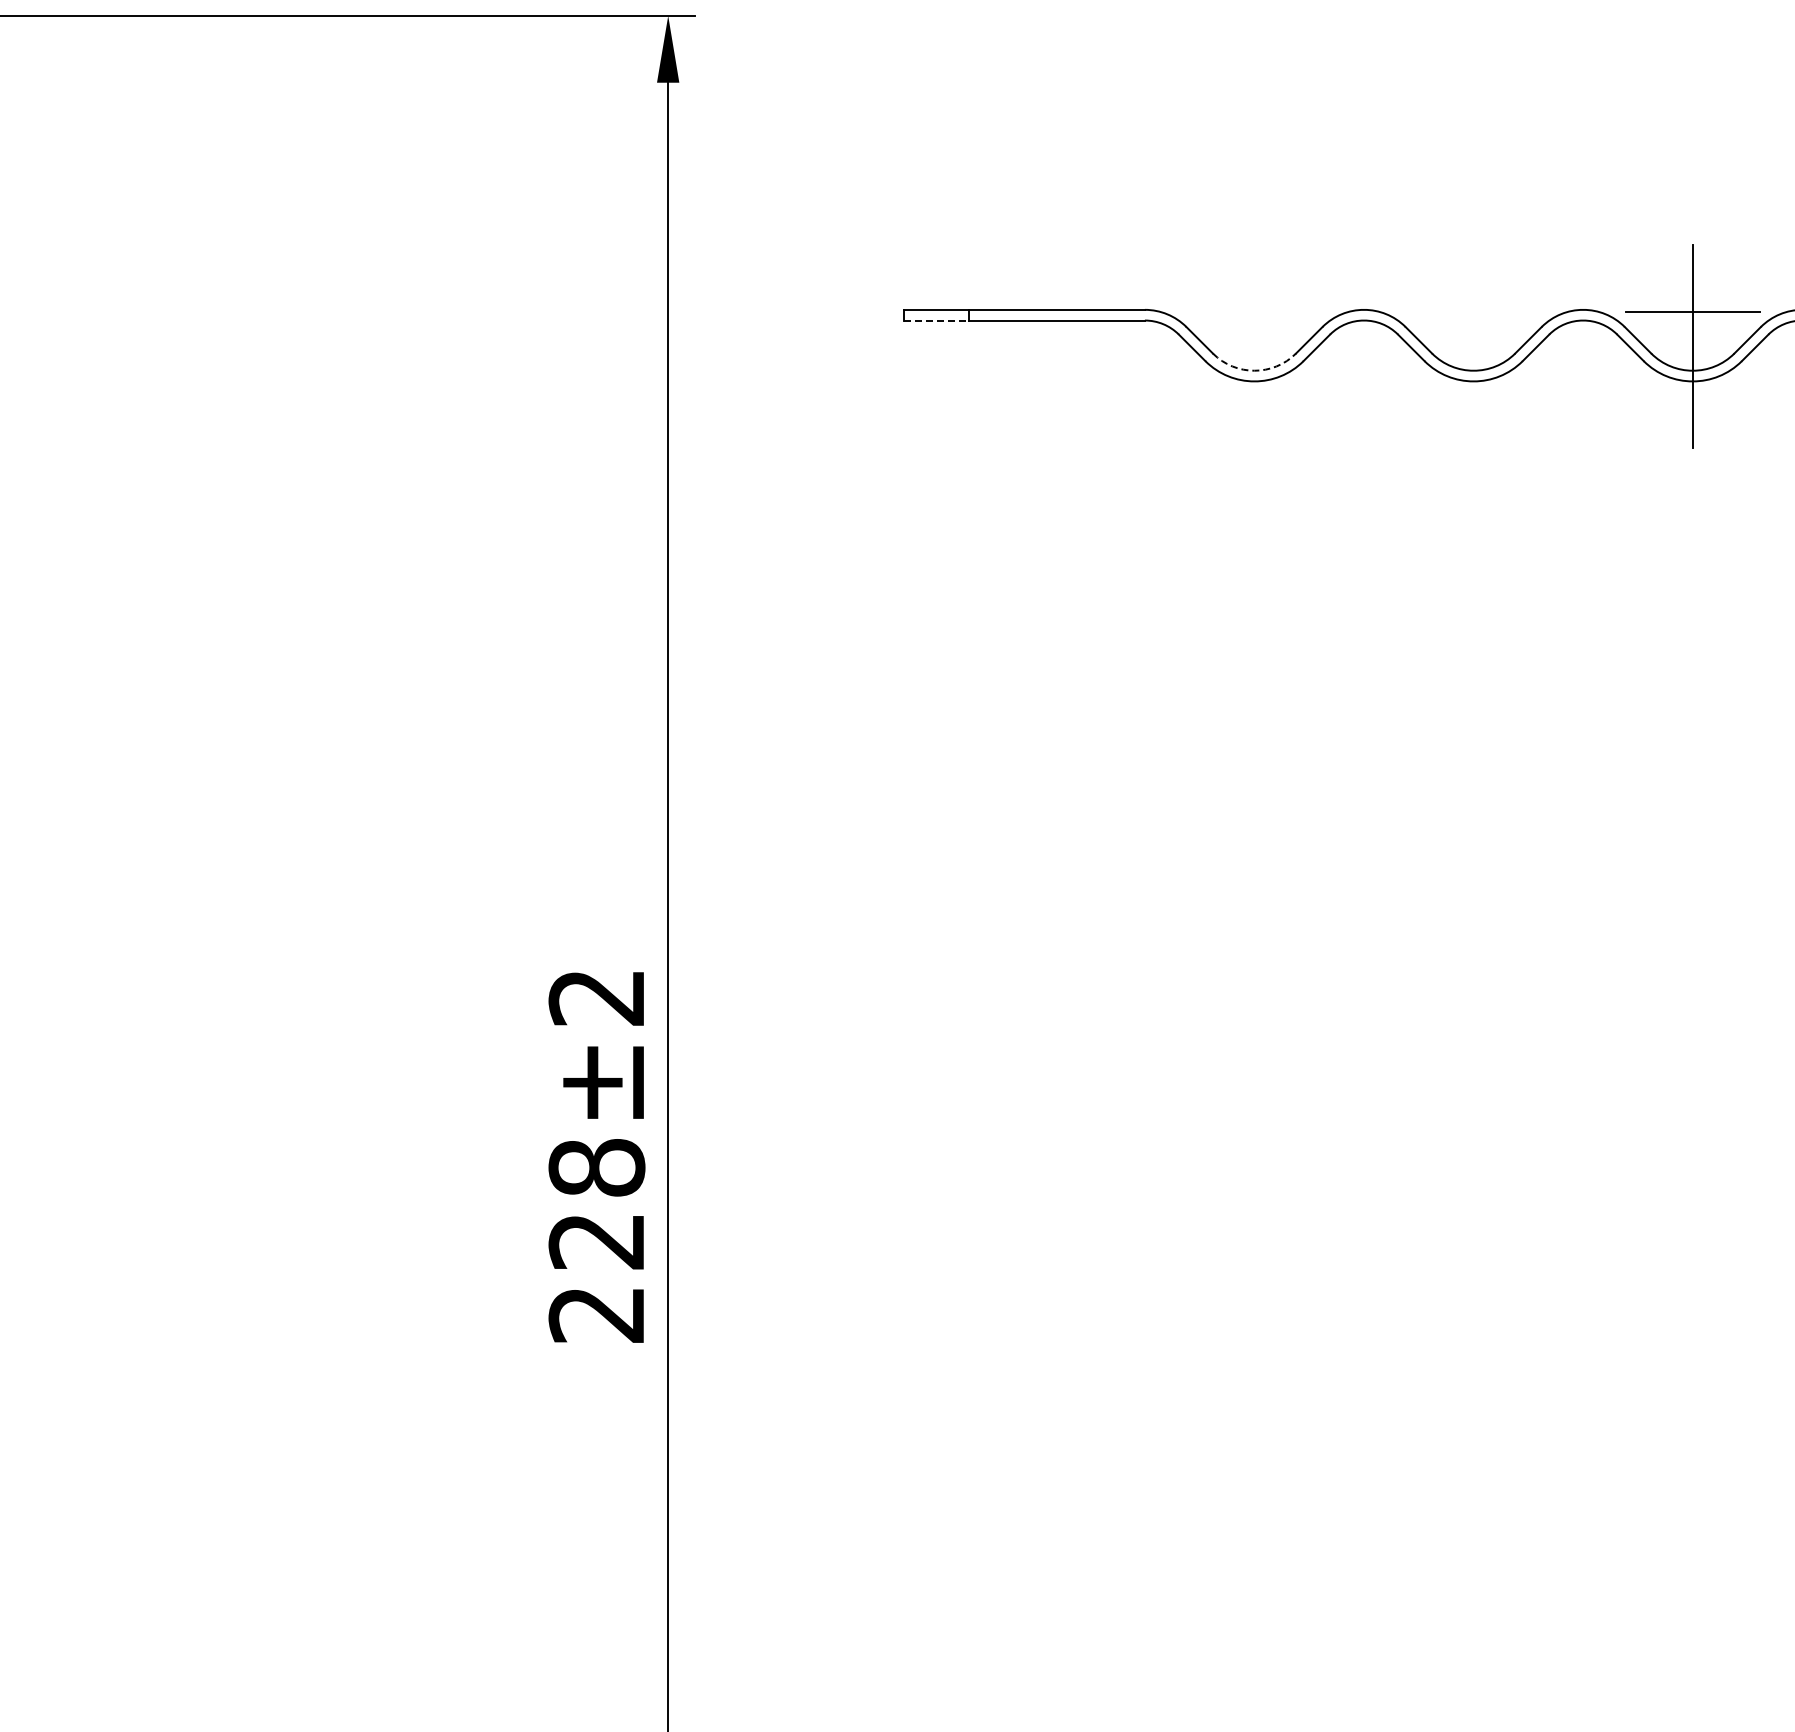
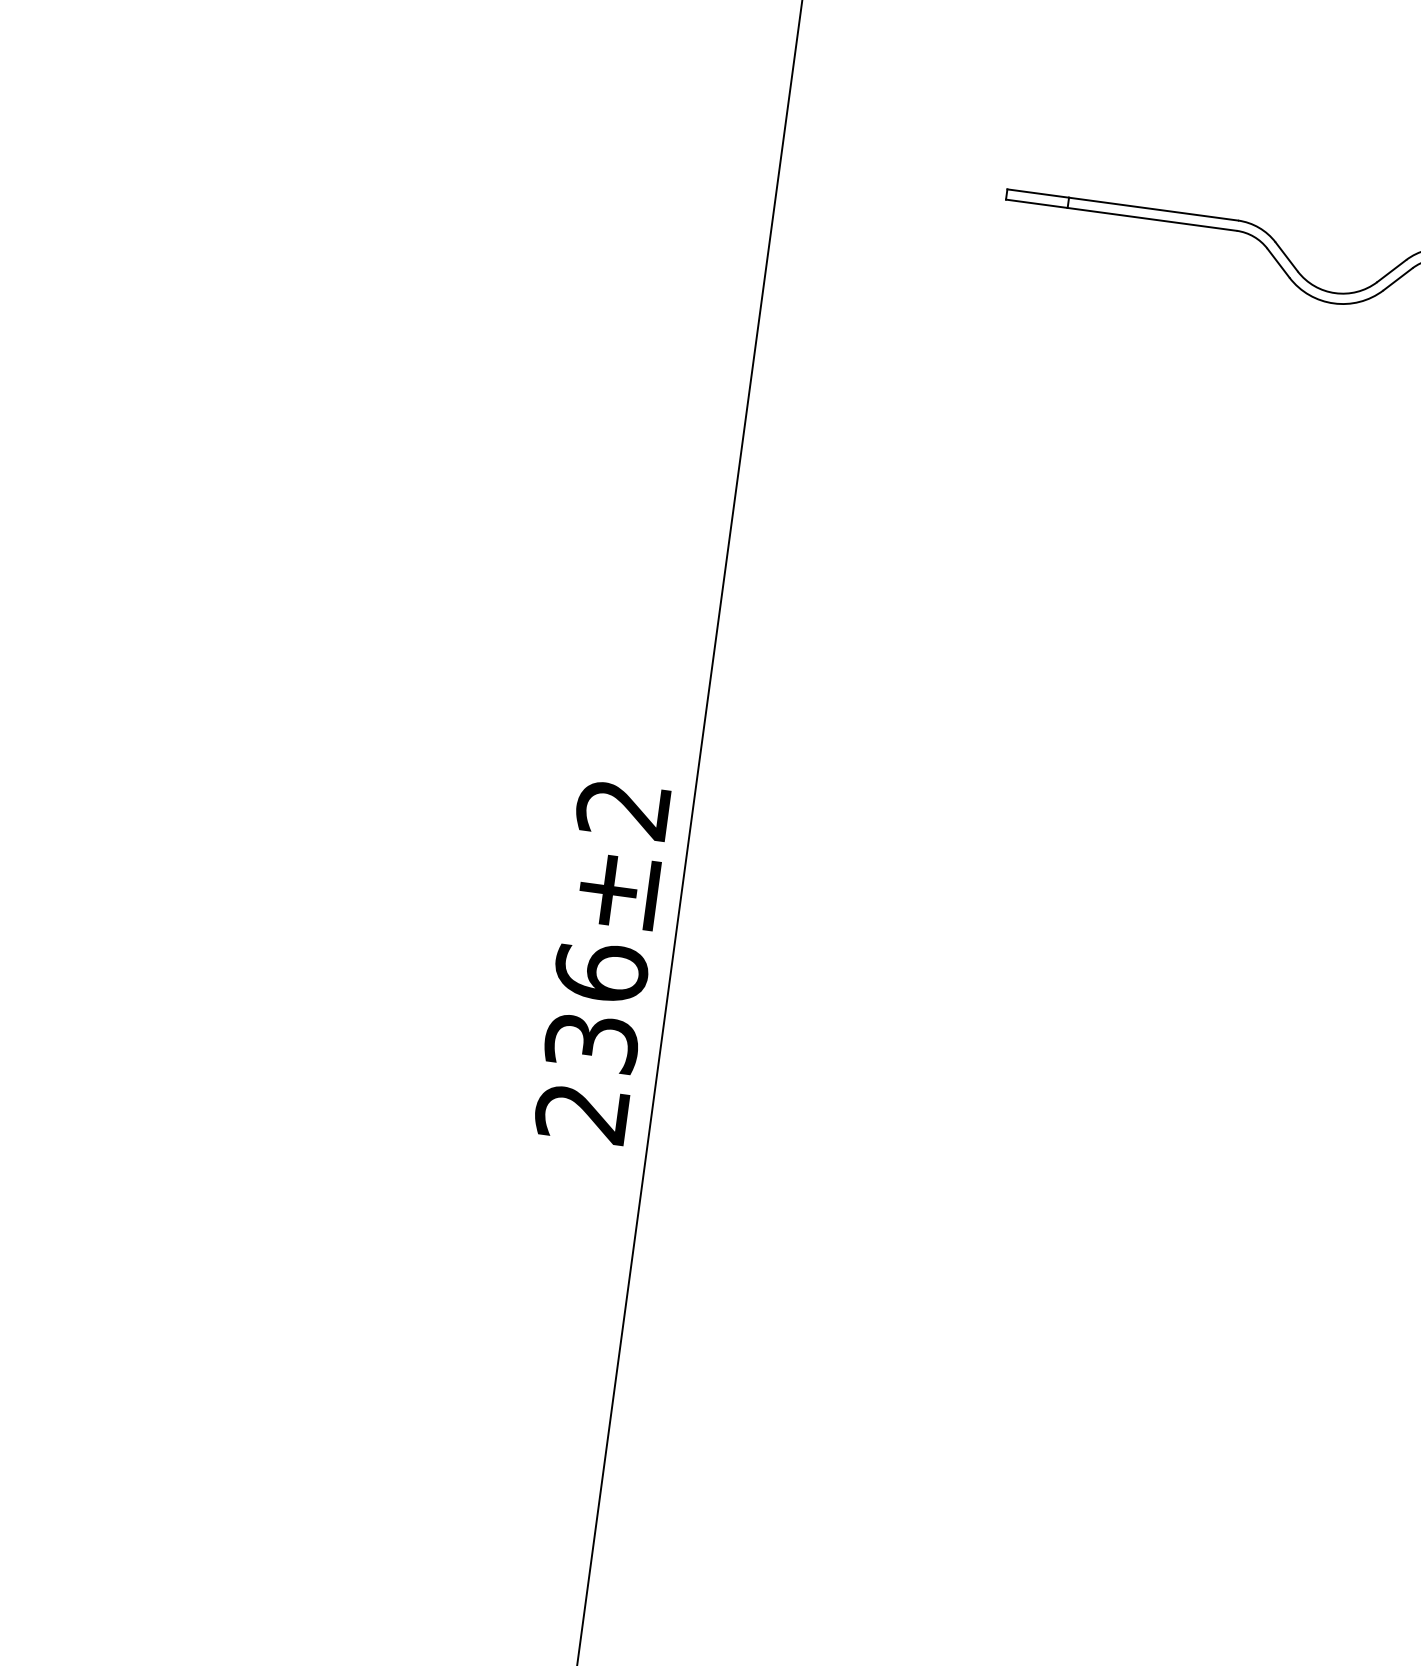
line: (937, 320) -> (1037, 203), dashed -> solid
arc: (1254, 370) -> (1335, 292), dashed -> solid
text: (596, 1203) -> (596, 1006), 228 -> 236

